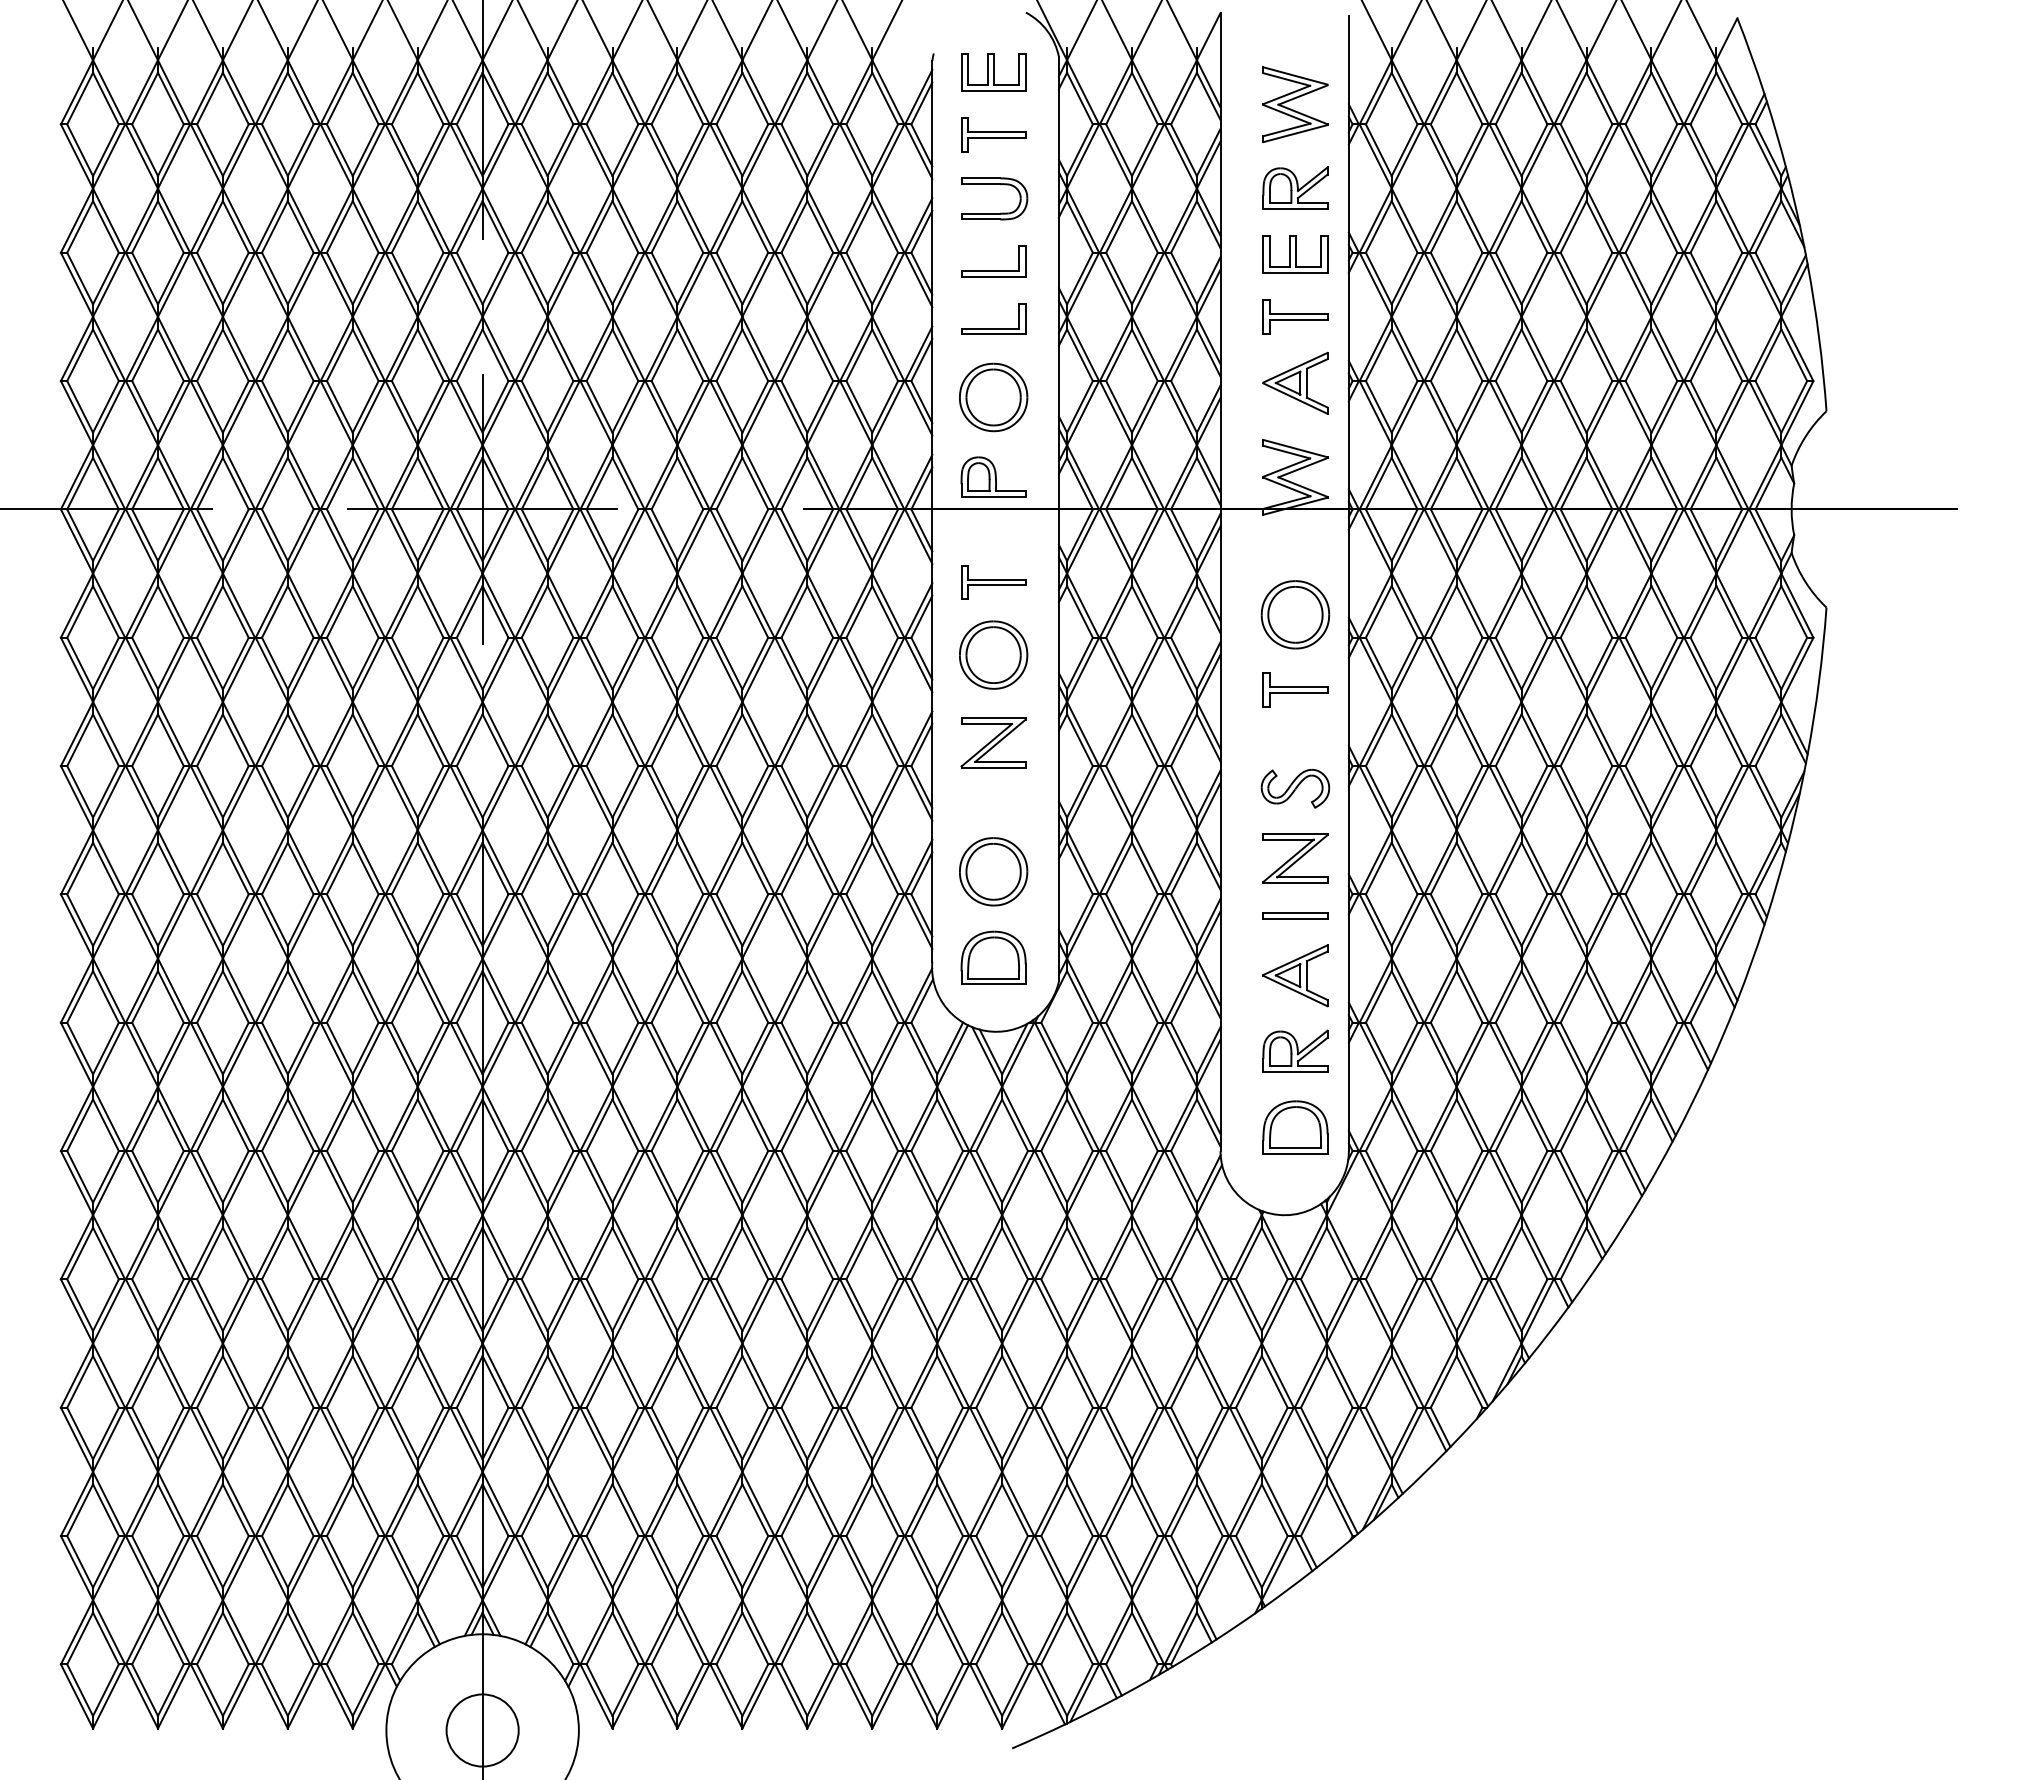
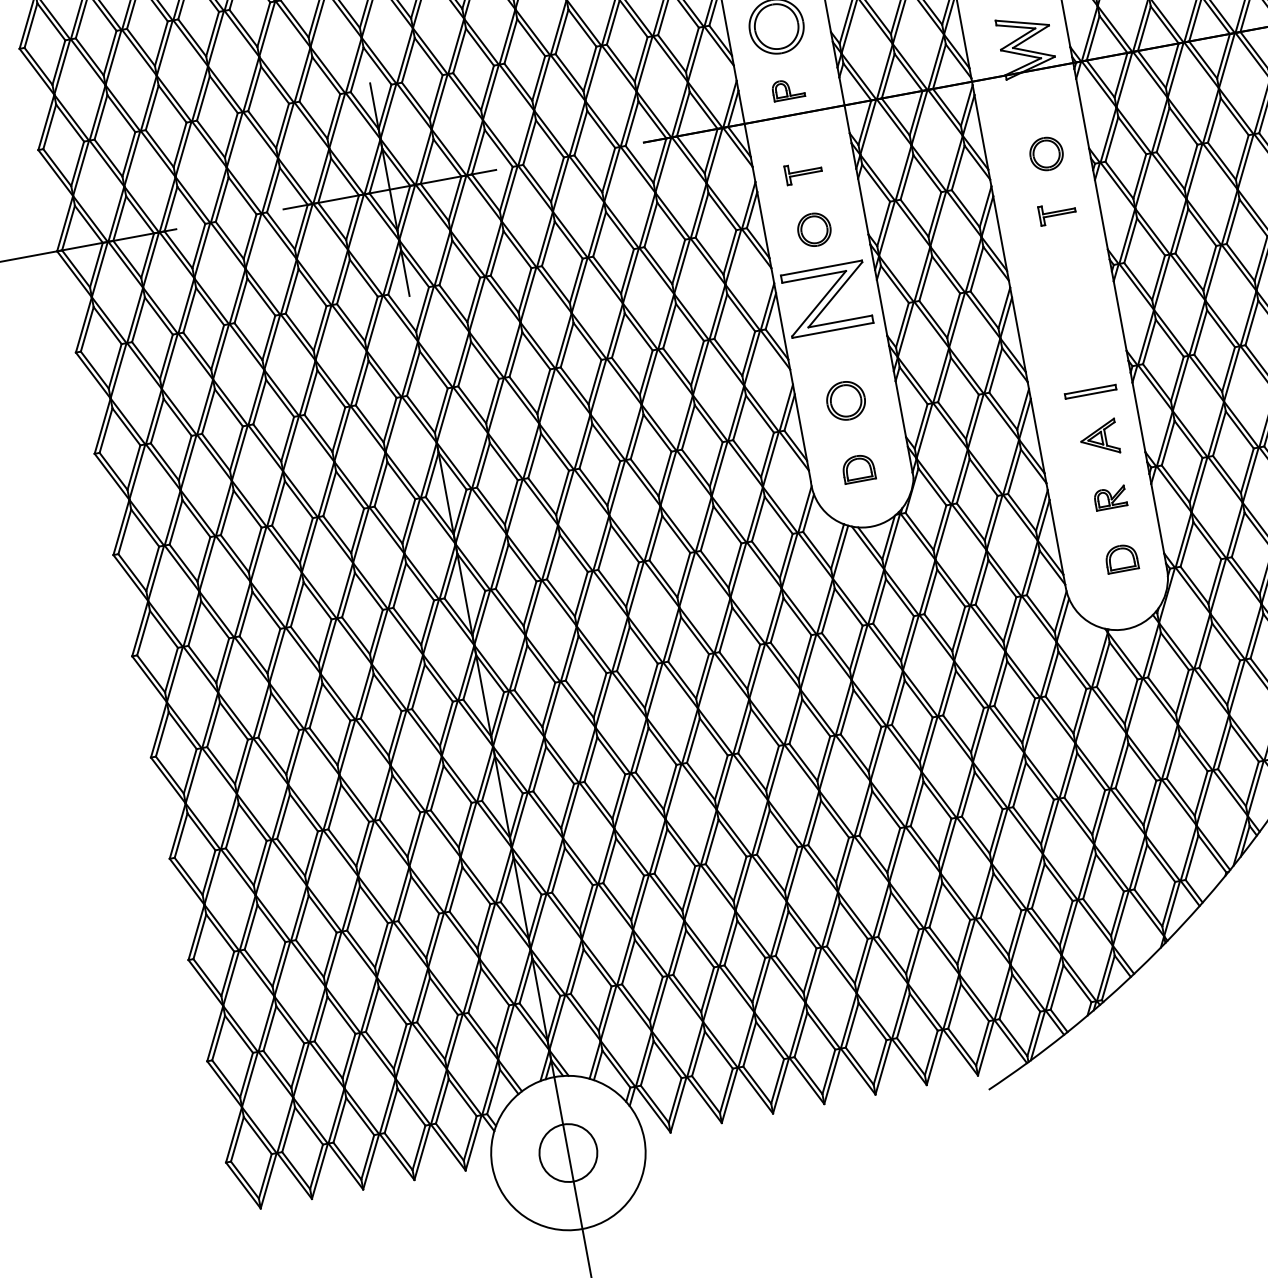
part: (993, 476) -> (788, 88), size x0.6
part: (993, 582) -> (803, 172), size x0.7
part: (1295, 614) -> (1046, 153), size x0.6
part: (993, 654) -> (814, 229), size x0.6
part: (1295, 689) -> (1057, 212), size x0.7
part: (993, 742) -> (826, 298), size x1.6
part: (1295, 788) -> (1071, 290), removed
part: (1295, 858) -> (1082, 346), removed
part: (993, 871) -> (845, 400), size x0.7
part: (993, 957) -> (858, 468), size x0.6
part: (1295, 975) -> (1099, 438), size x0.7
part: (1295, 1050) -> (1110, 497), size x0.6
part: (1295, 1127) -> (1121, 558), size x0.6

